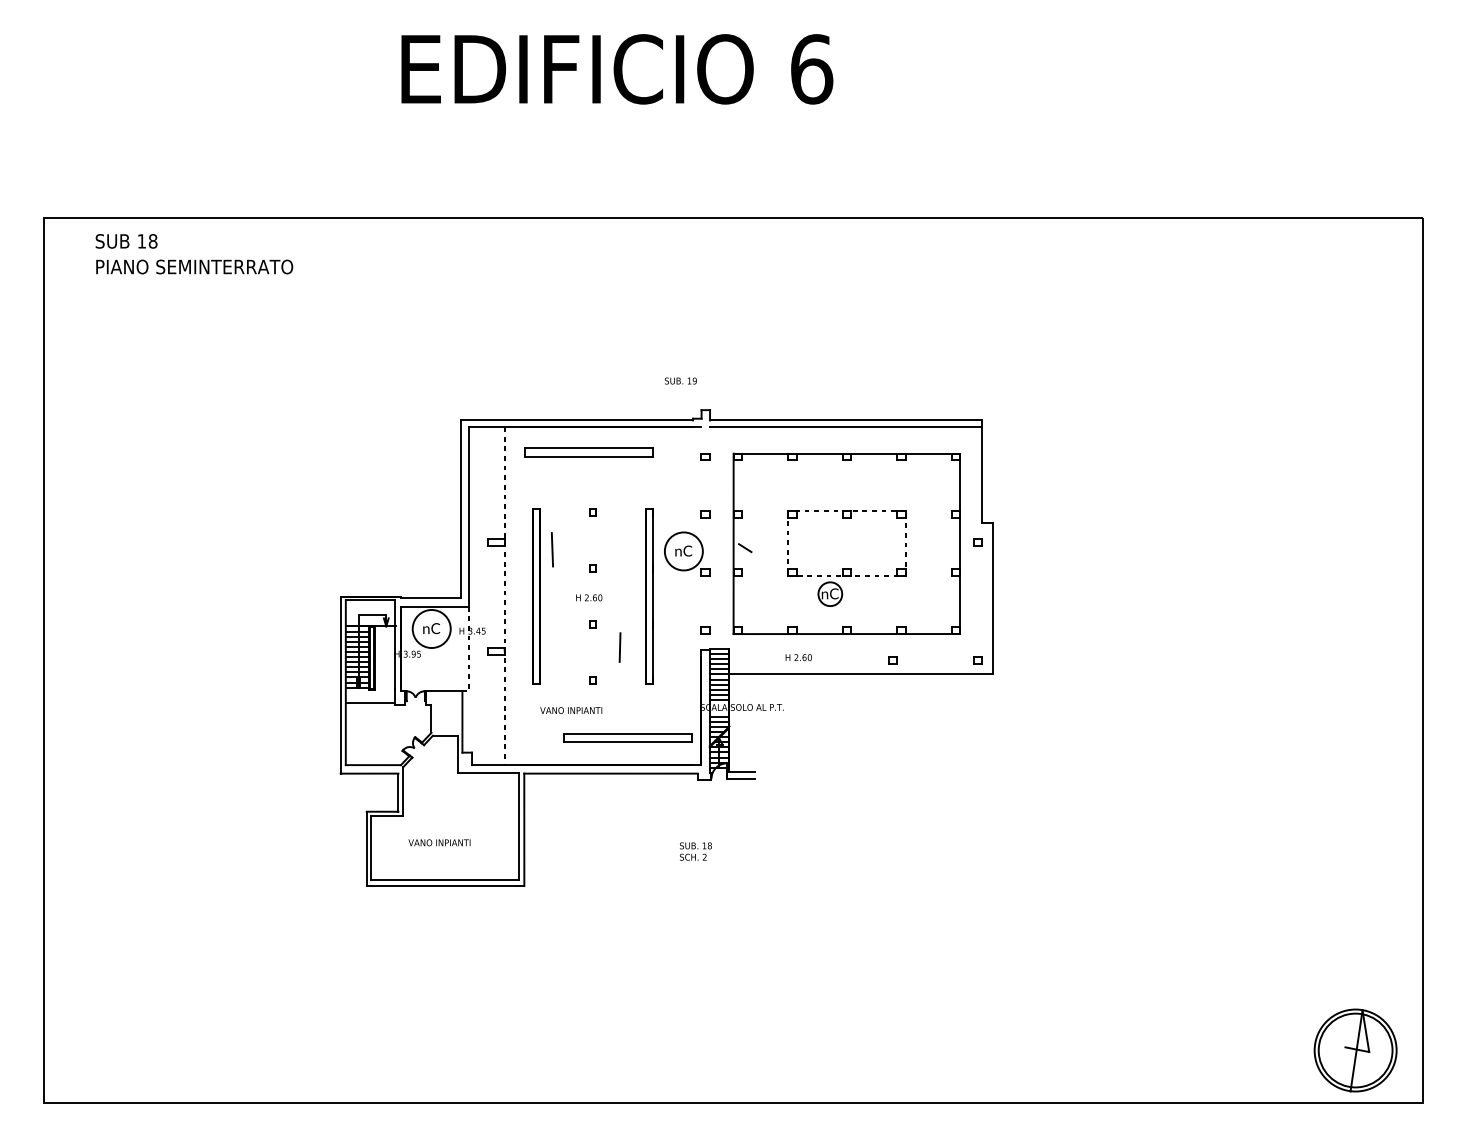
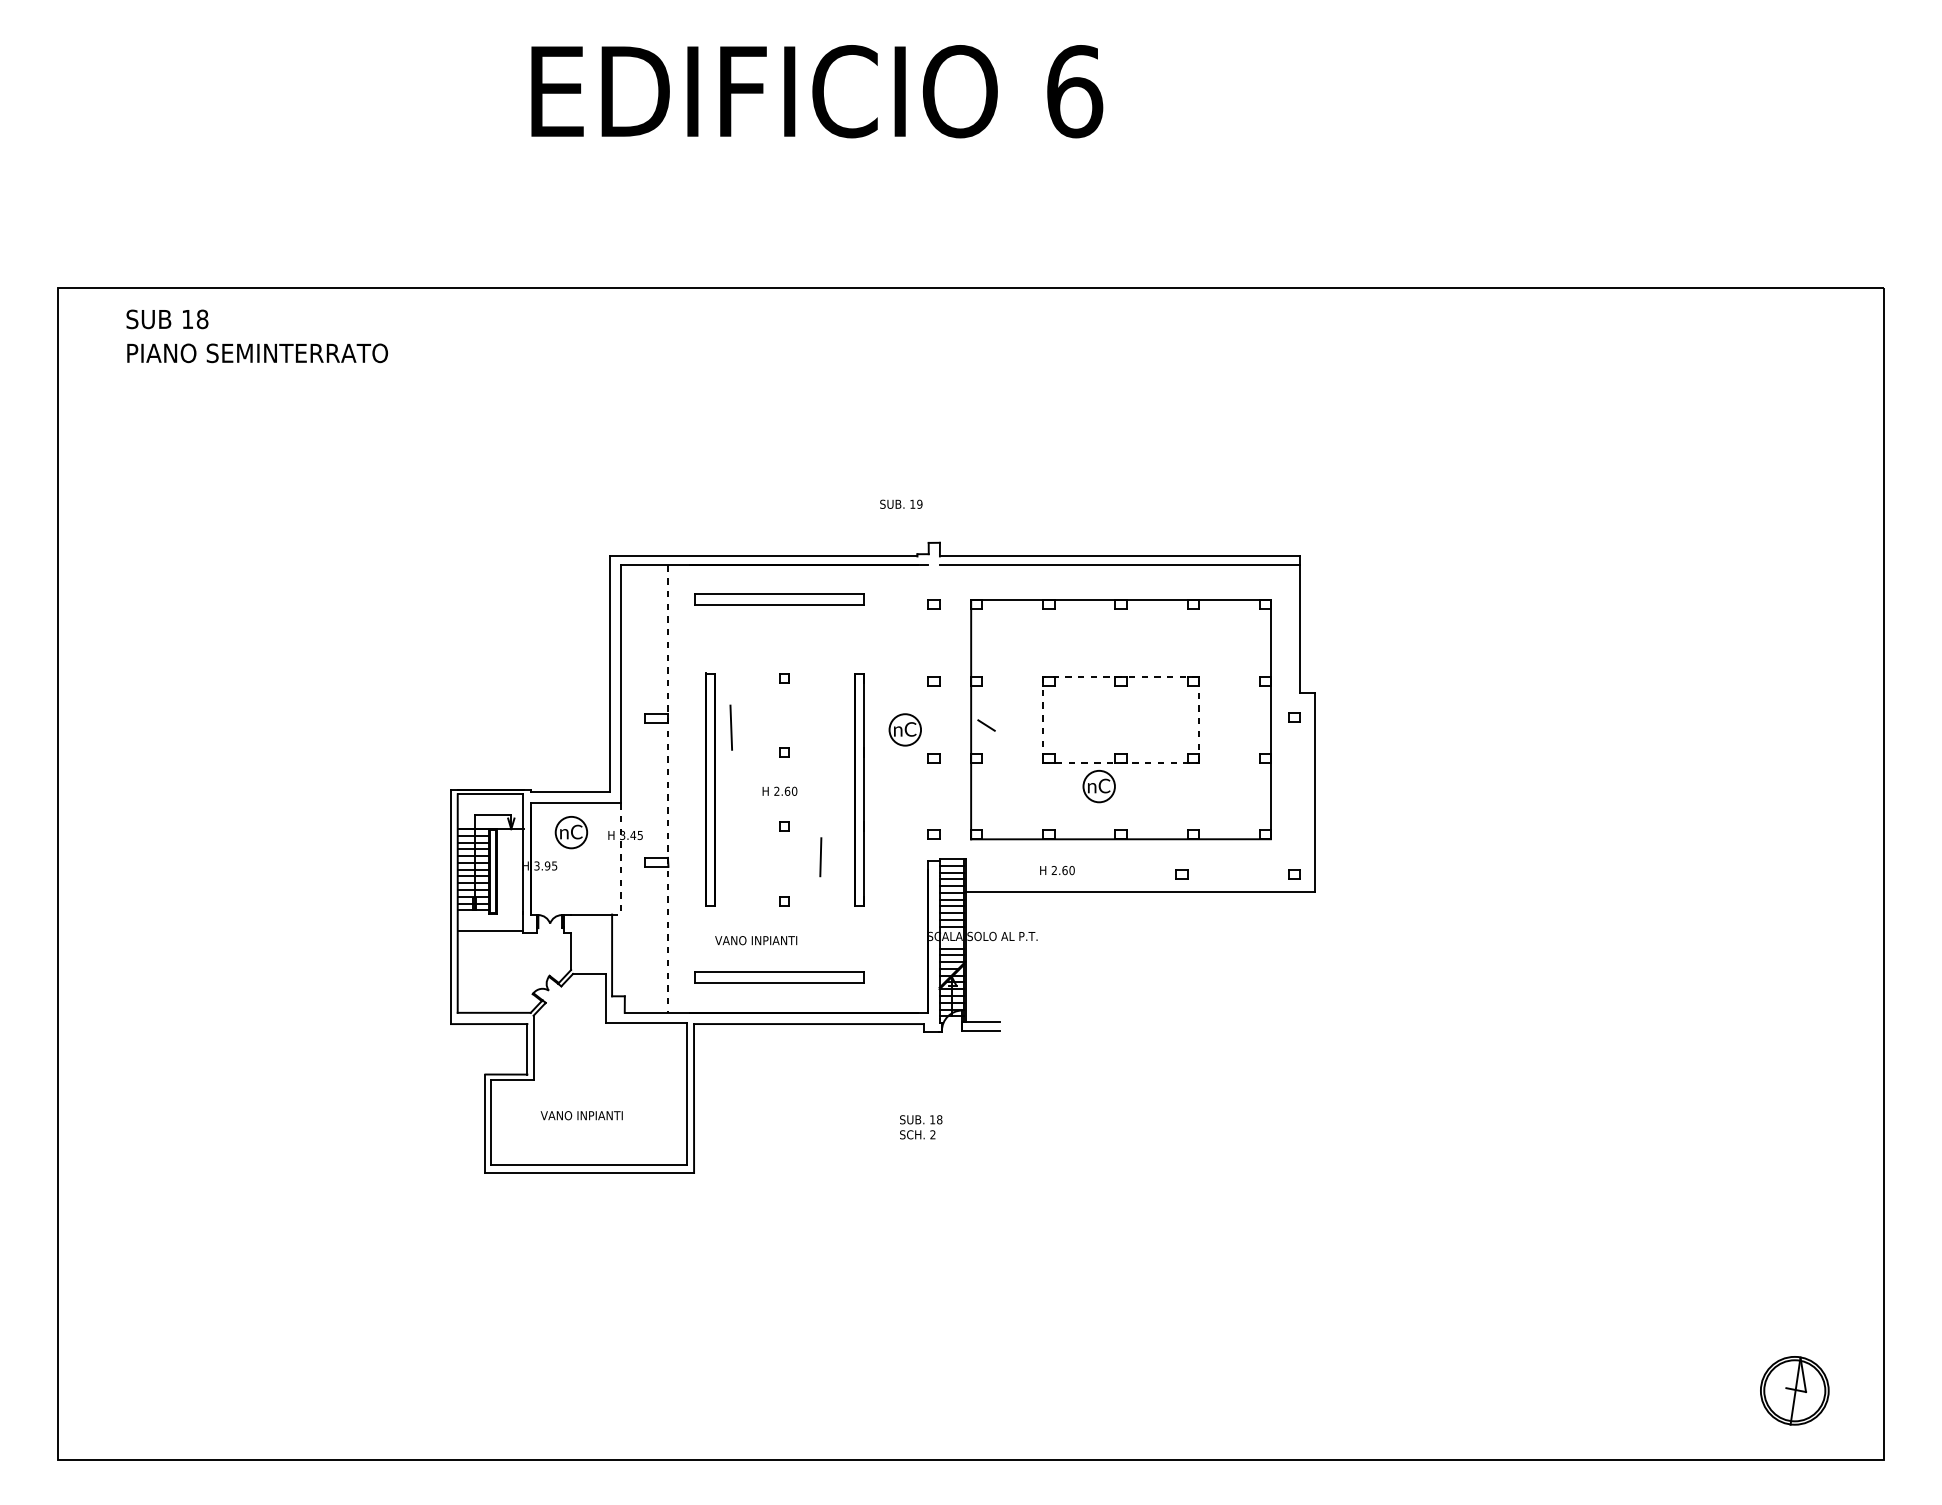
circle: (684, 551) -> (905, 729), size x0.62
circle: (431, 628) -> (571, 832), size x0.62
part: (628, 738) -> (779, 977), moved
part: (1355, 1050) -> (1794, 1390), size x0.62

